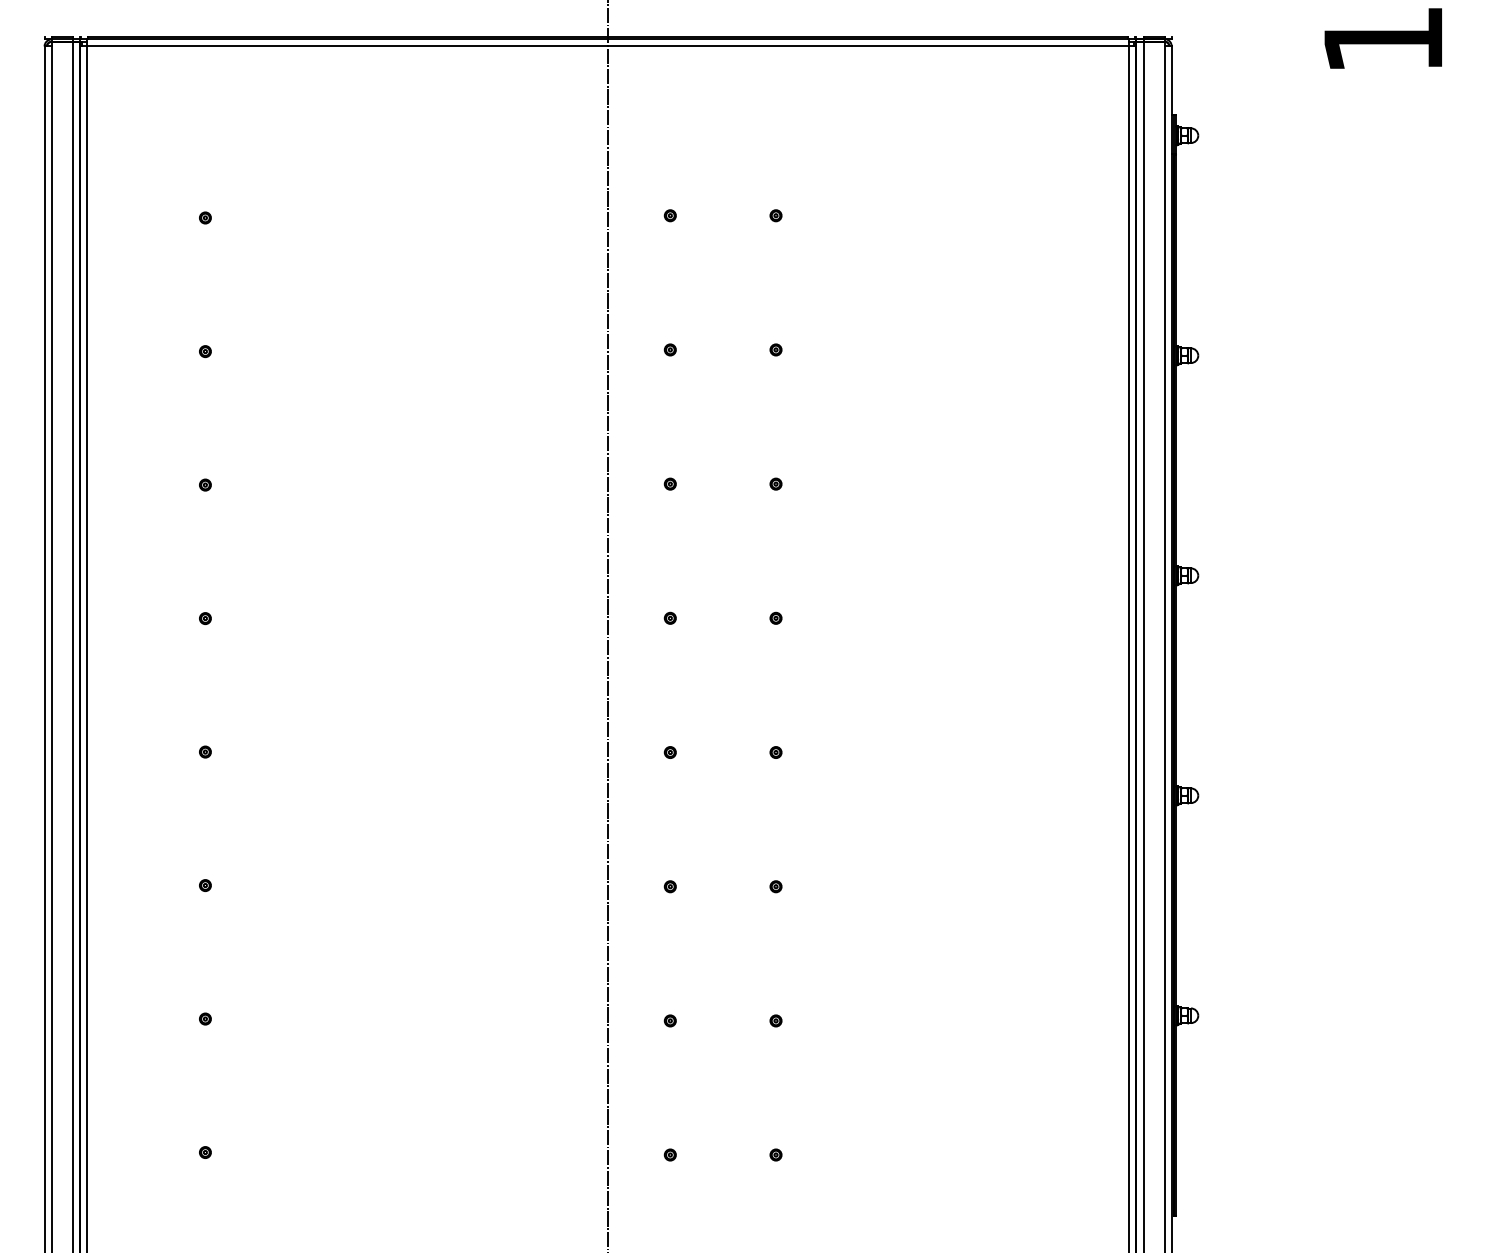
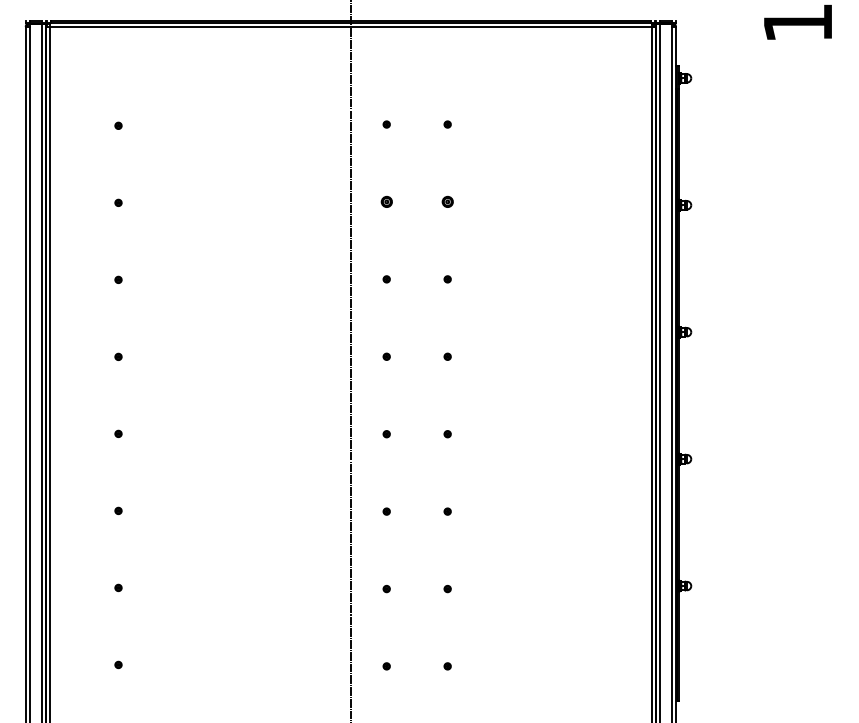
part: (669, 349) -> (386, 201), size x1.6
part: (775, 349) -> (447, 201), size x1.6

